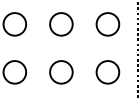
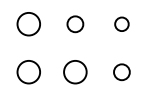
circle: (61, 24) -> (75, 24), size x0.7
circle: (107, 24) -> (121, 24), size x0.6
circle: (107, 72) -> (121, 72), size x0.7

